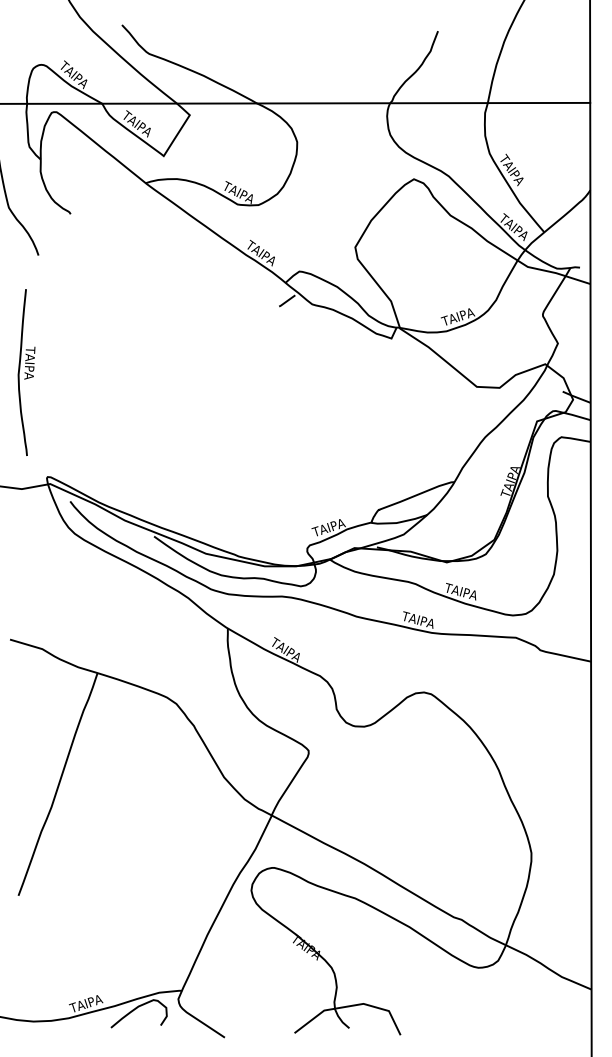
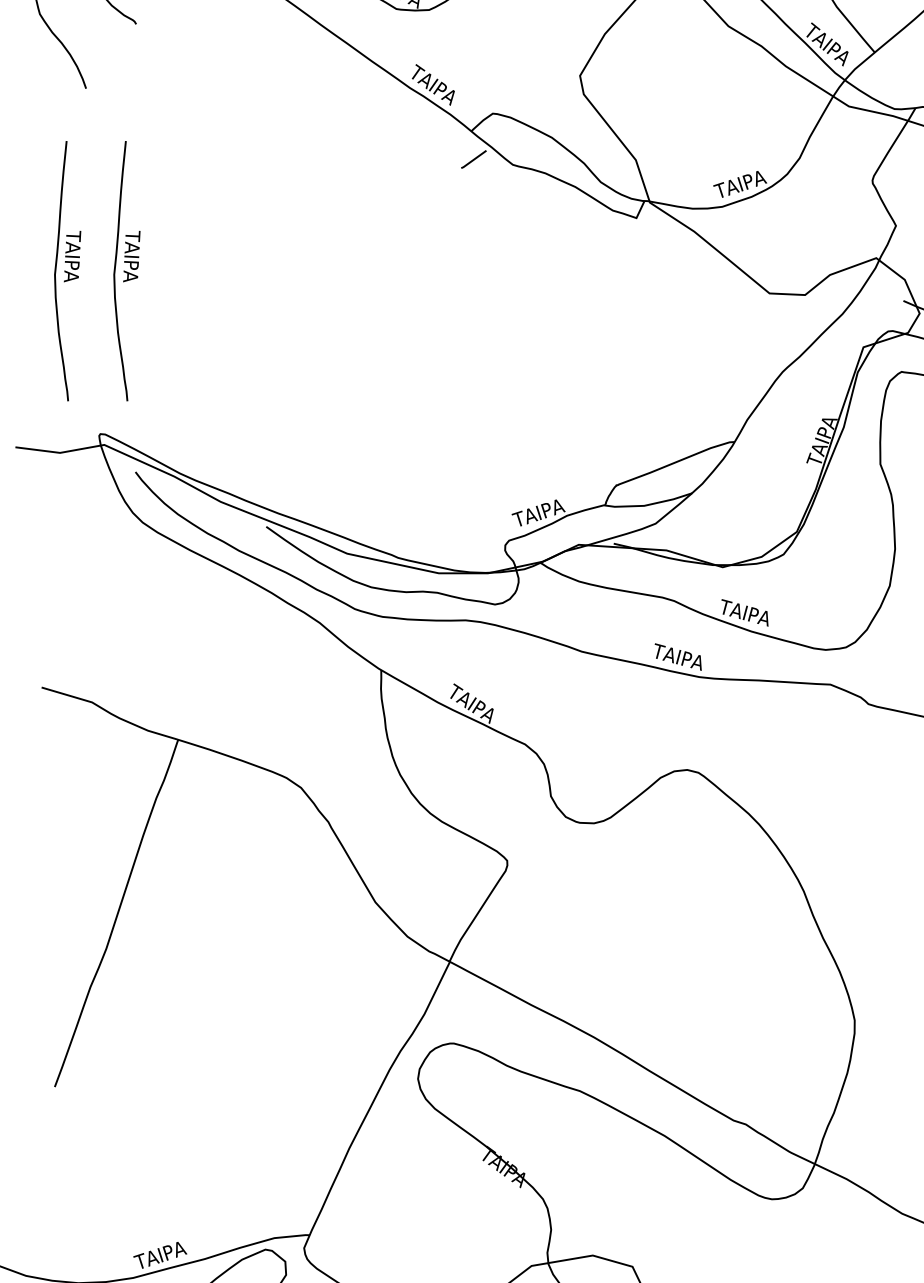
part: (64, 372) -> (126, 271), added

